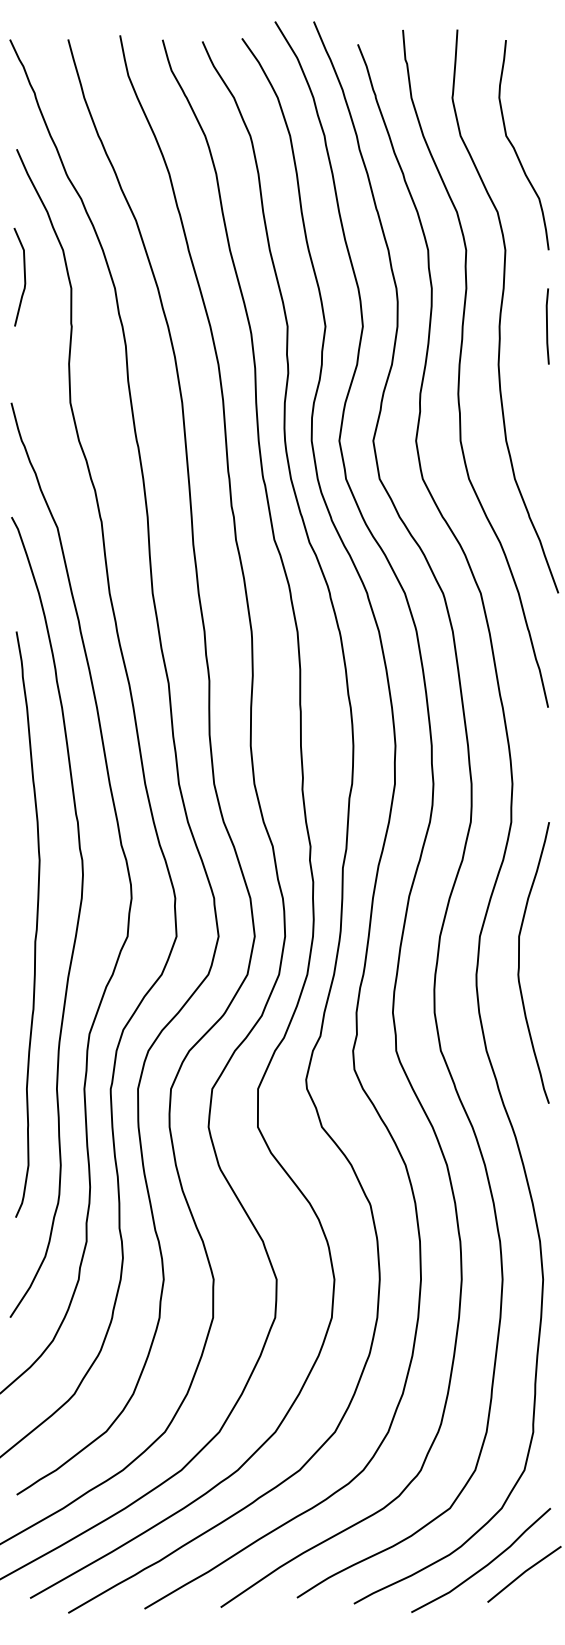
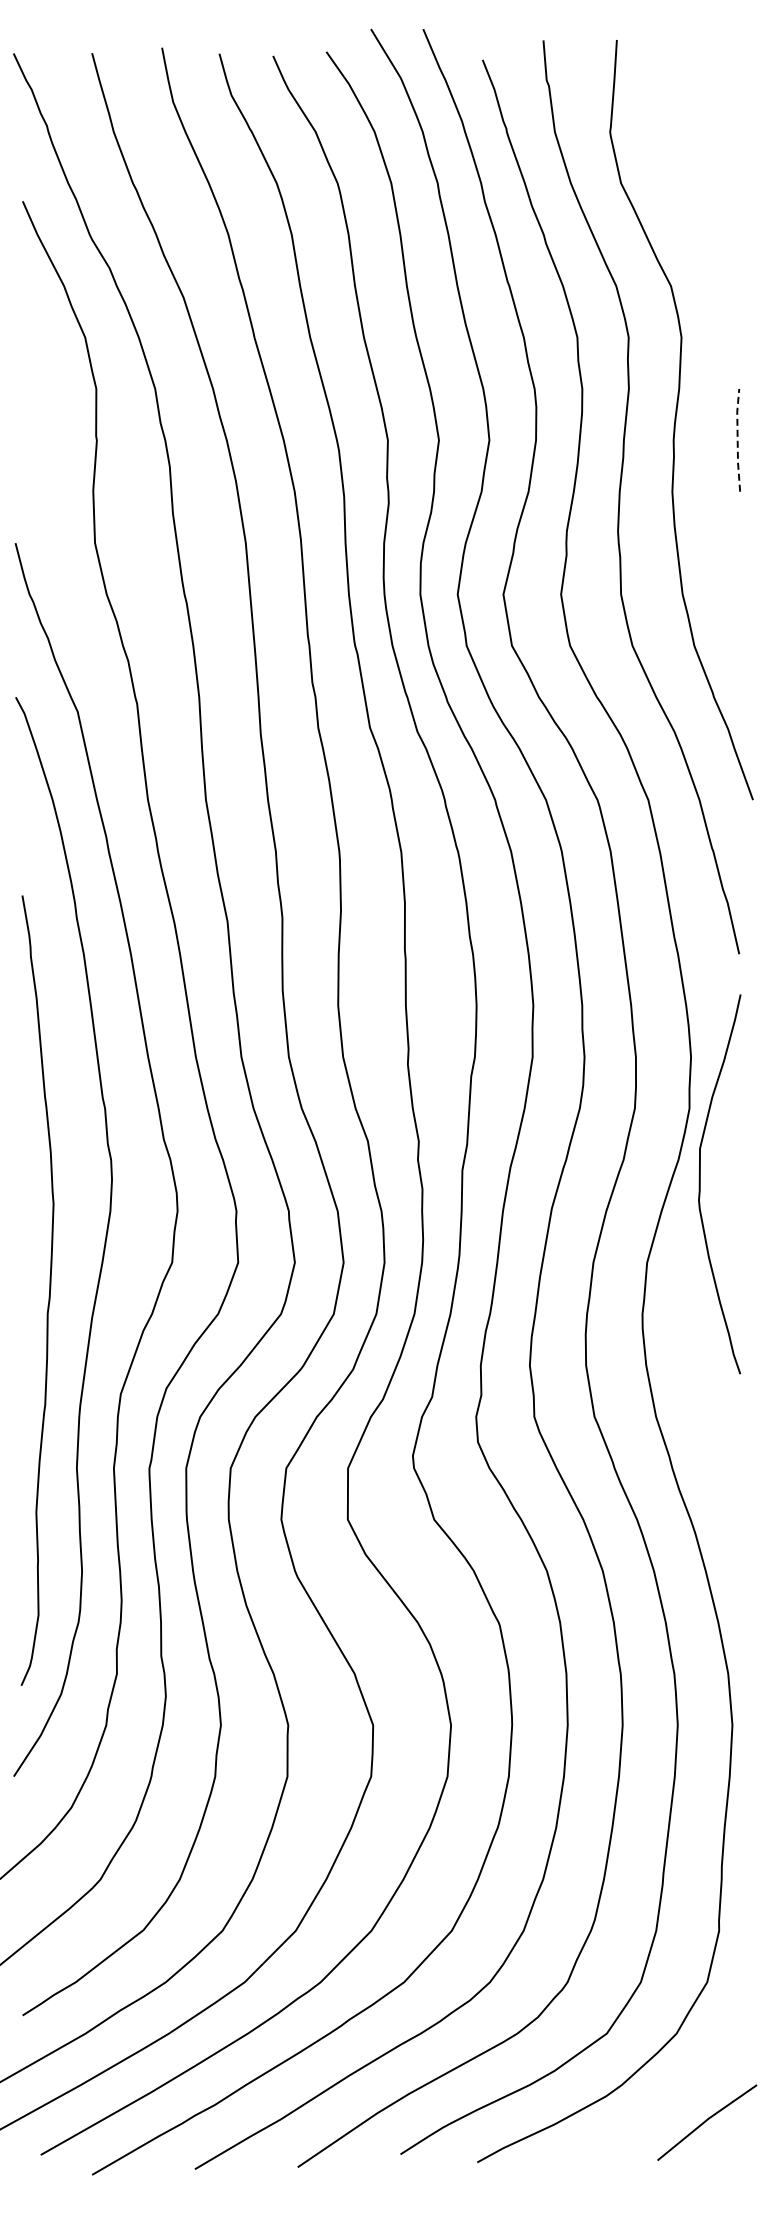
curve: (515, 148) -> (694, 200), removed
curve: (24, 276) -> (32, 372), removed
line: (546, 325) -> (737, 439), solid -> dashed
curve: (36, 924) -> (49, 1290), moved
curve: (519, 963) -> (700, 1184), moved
curve: (484, 1566) -> (653, 2111), removed

